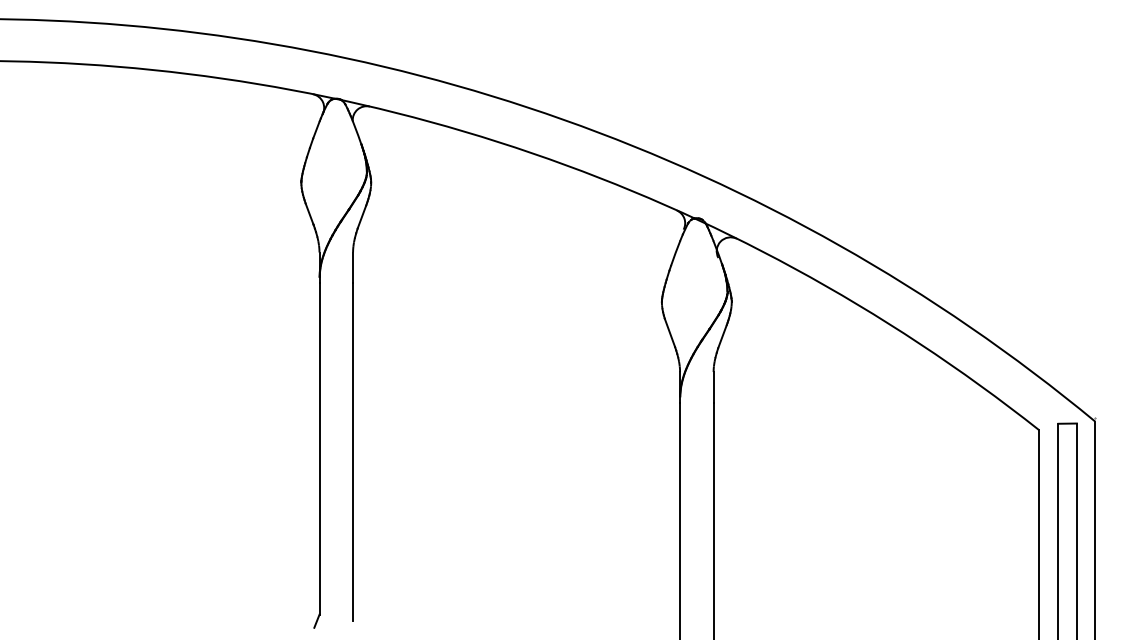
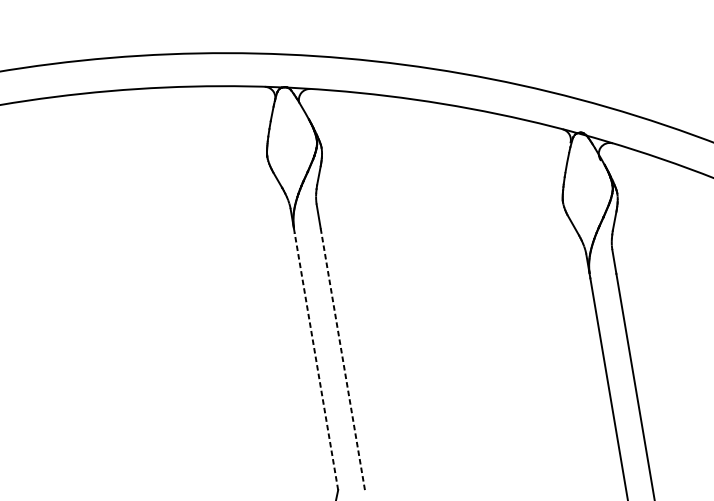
line: (319, 448) -> (316, 361), solid -> dashed
line: (353, 451) -> (343, 358), solid -> dashed

